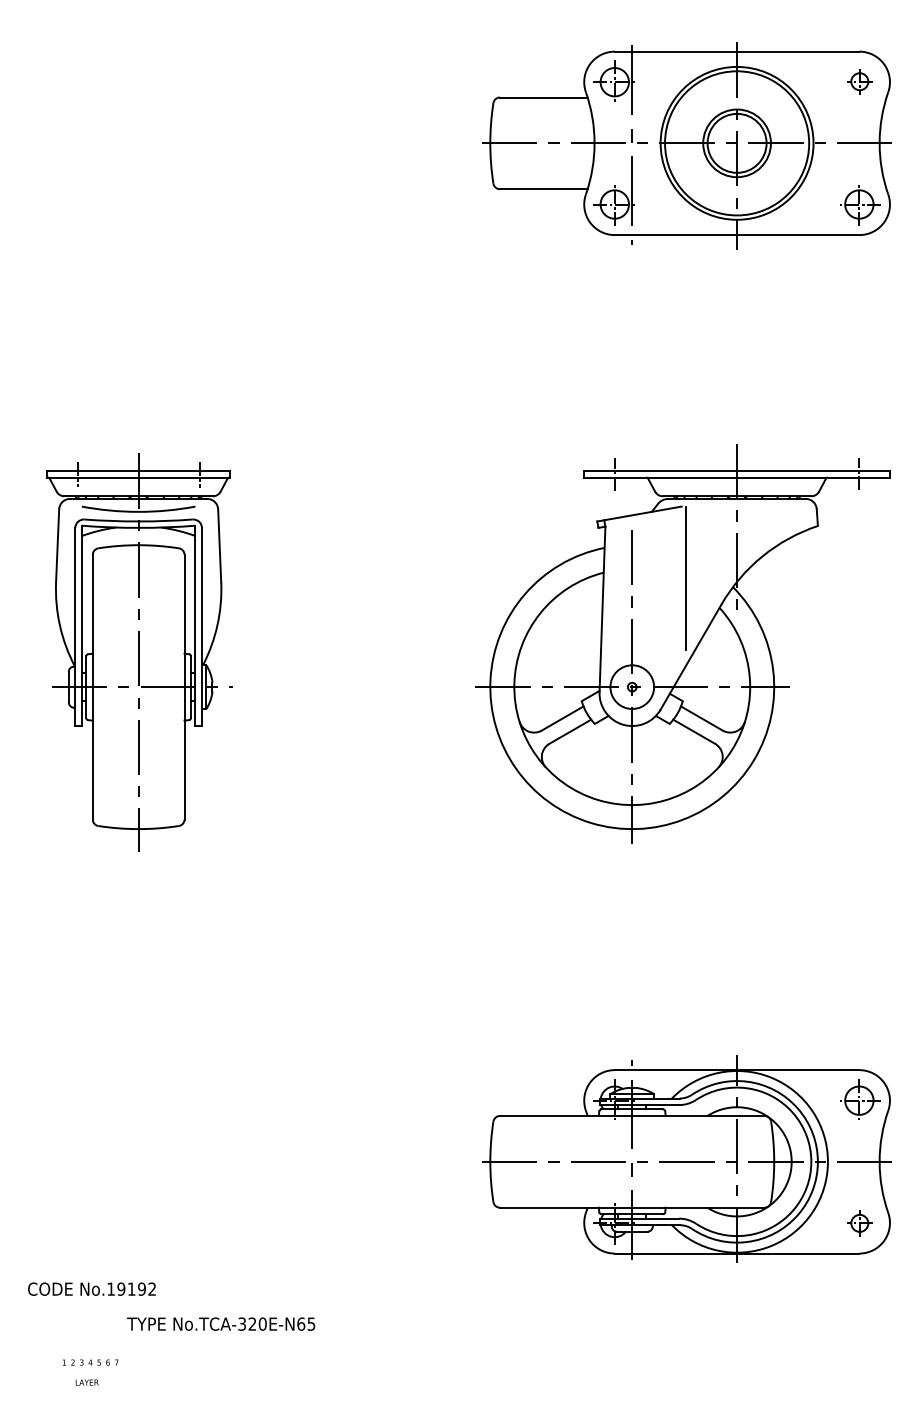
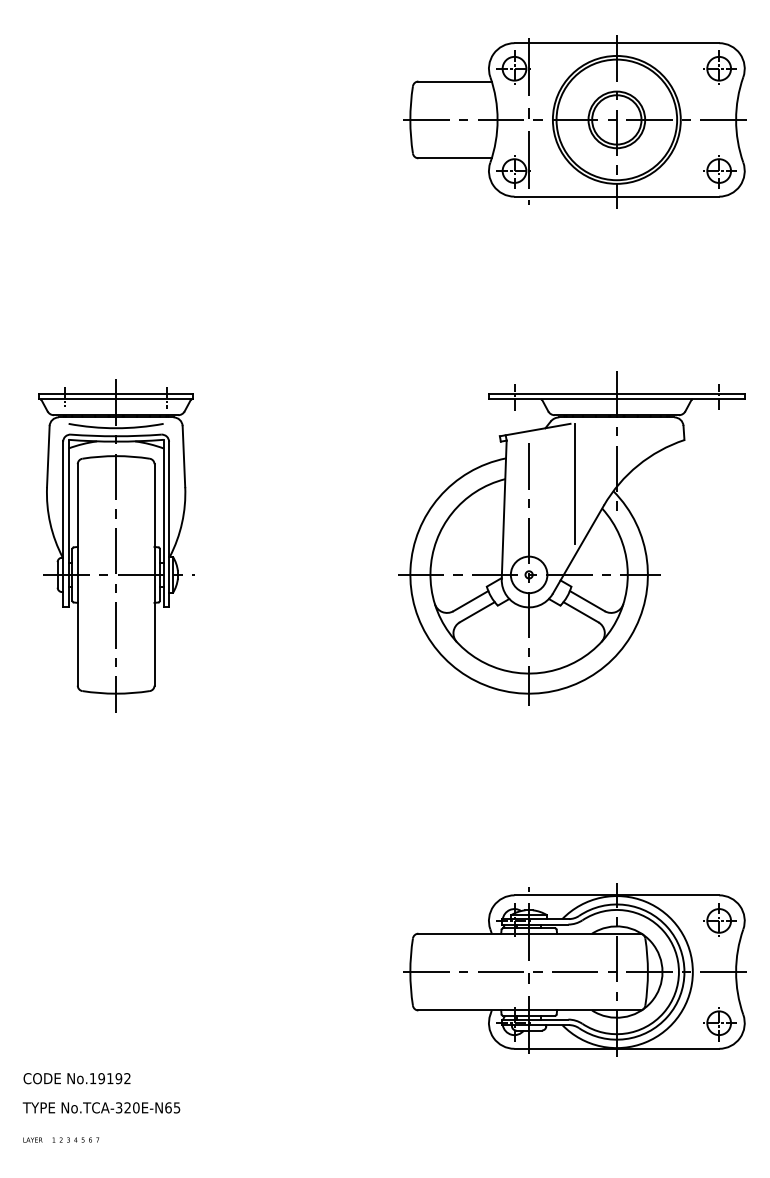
part: (860, 80) -> (720, 67), size x1.67
part: (860, 1223) -> (720, 1023), size x1.67
text: (221, 1323) -> (101, 1107), moved
text: (86, 1382) -> (32, 1139), moved

